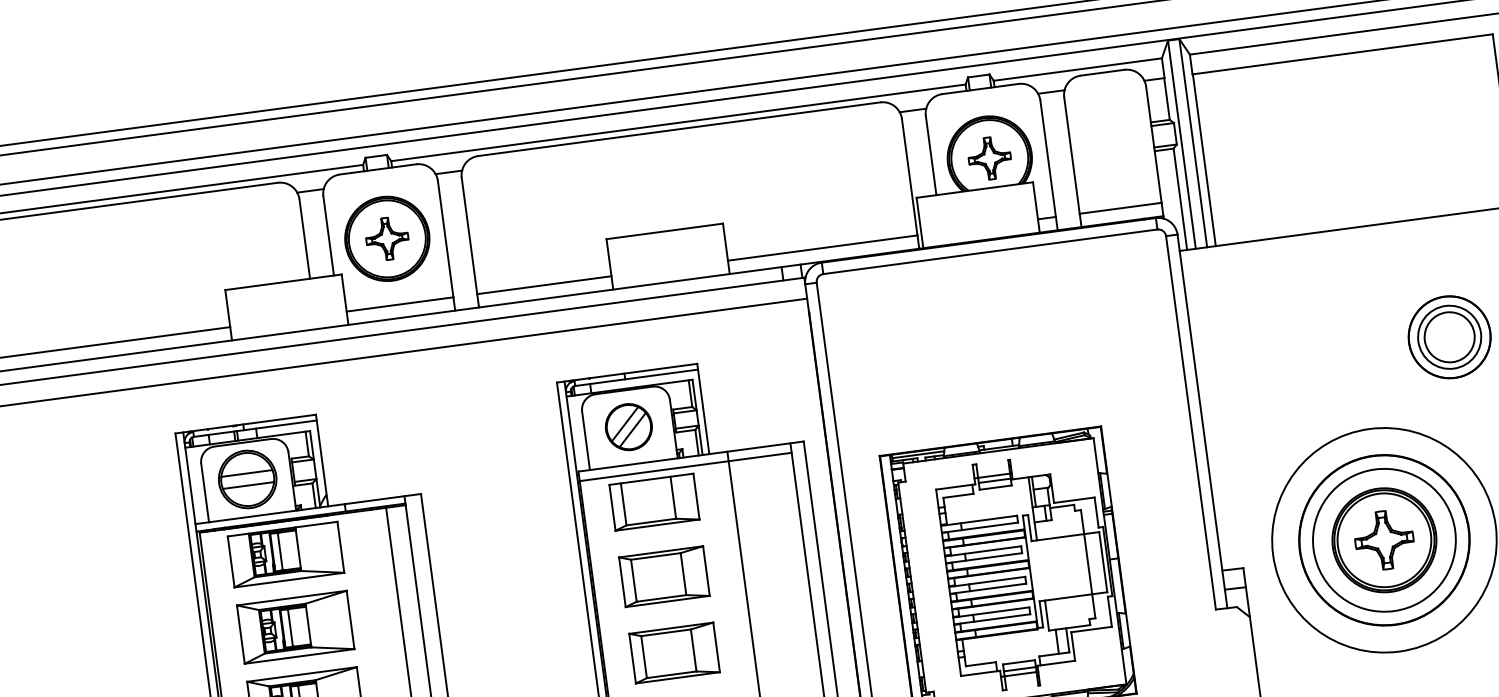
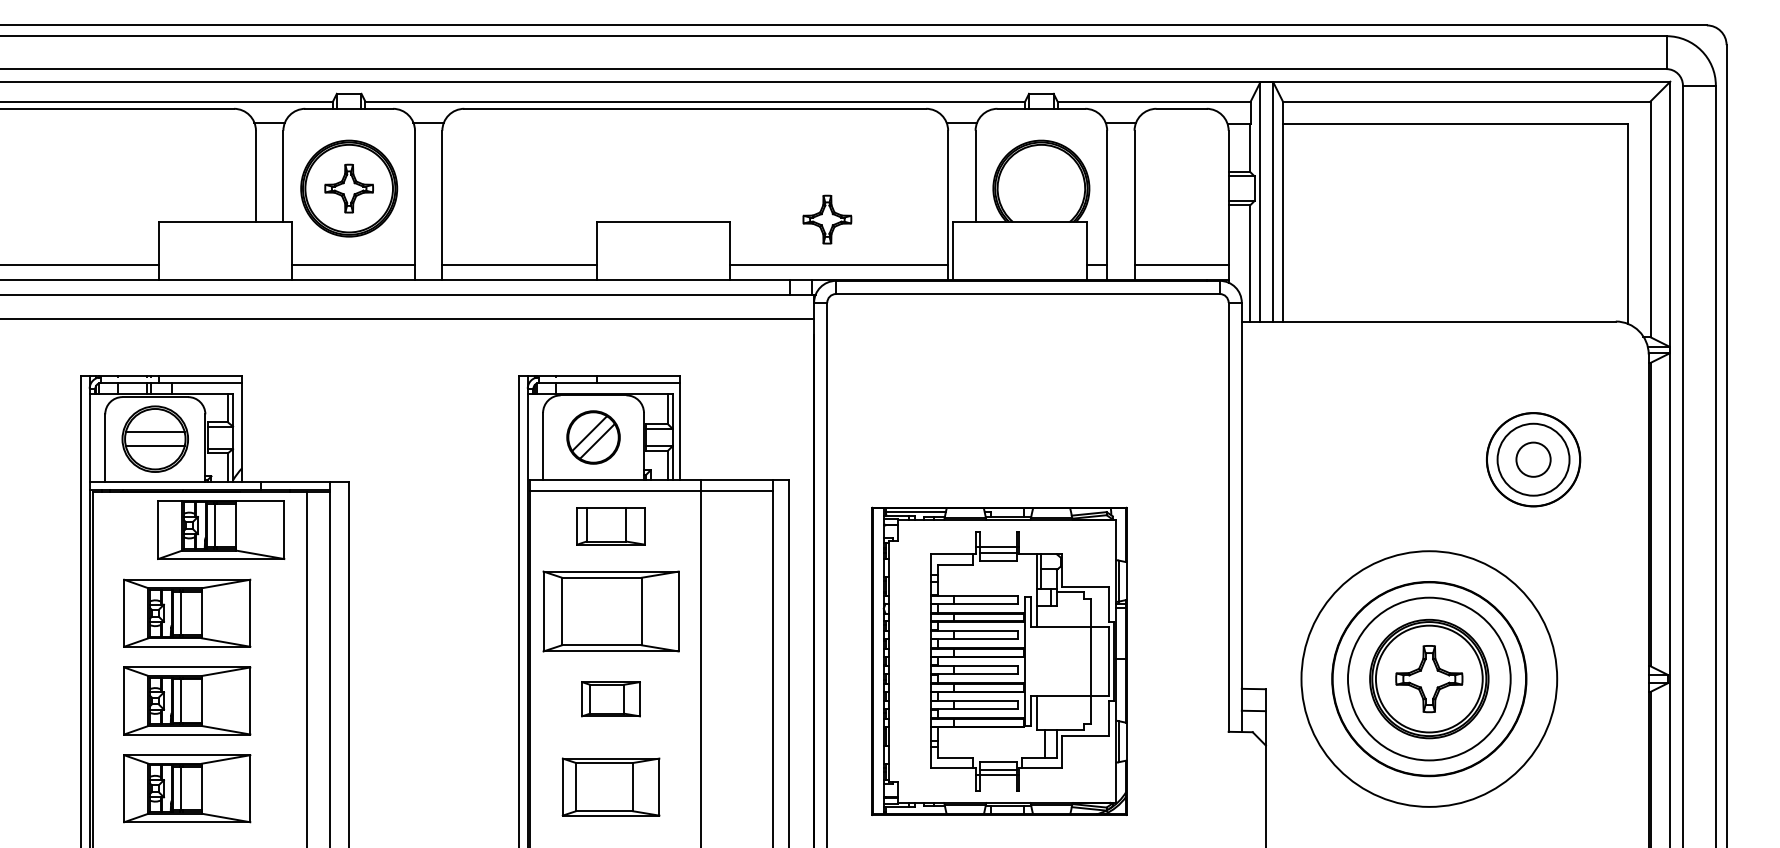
part: (989, 158) -> (827, 219), moved
circle: (1449, 337) -> (1533, 459), size x0.6
part: (654, 502) -> (610, 526), size x0.7
part: (286, 554) -> (221, 529), moved
part: (663, 576) -> (610, 611), size x1.4
part: (673, 652) -> (610, 698), size x0.6

